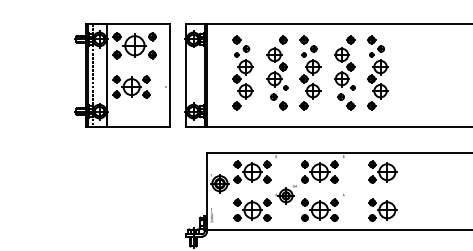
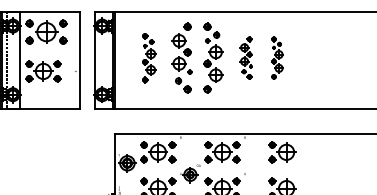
part: (242, 72) -> (148, 57), size x0.7
part: (344, 72) -> (245, 57), size x0.6
part: (377, 72) -> (277, 57), size x0.6

